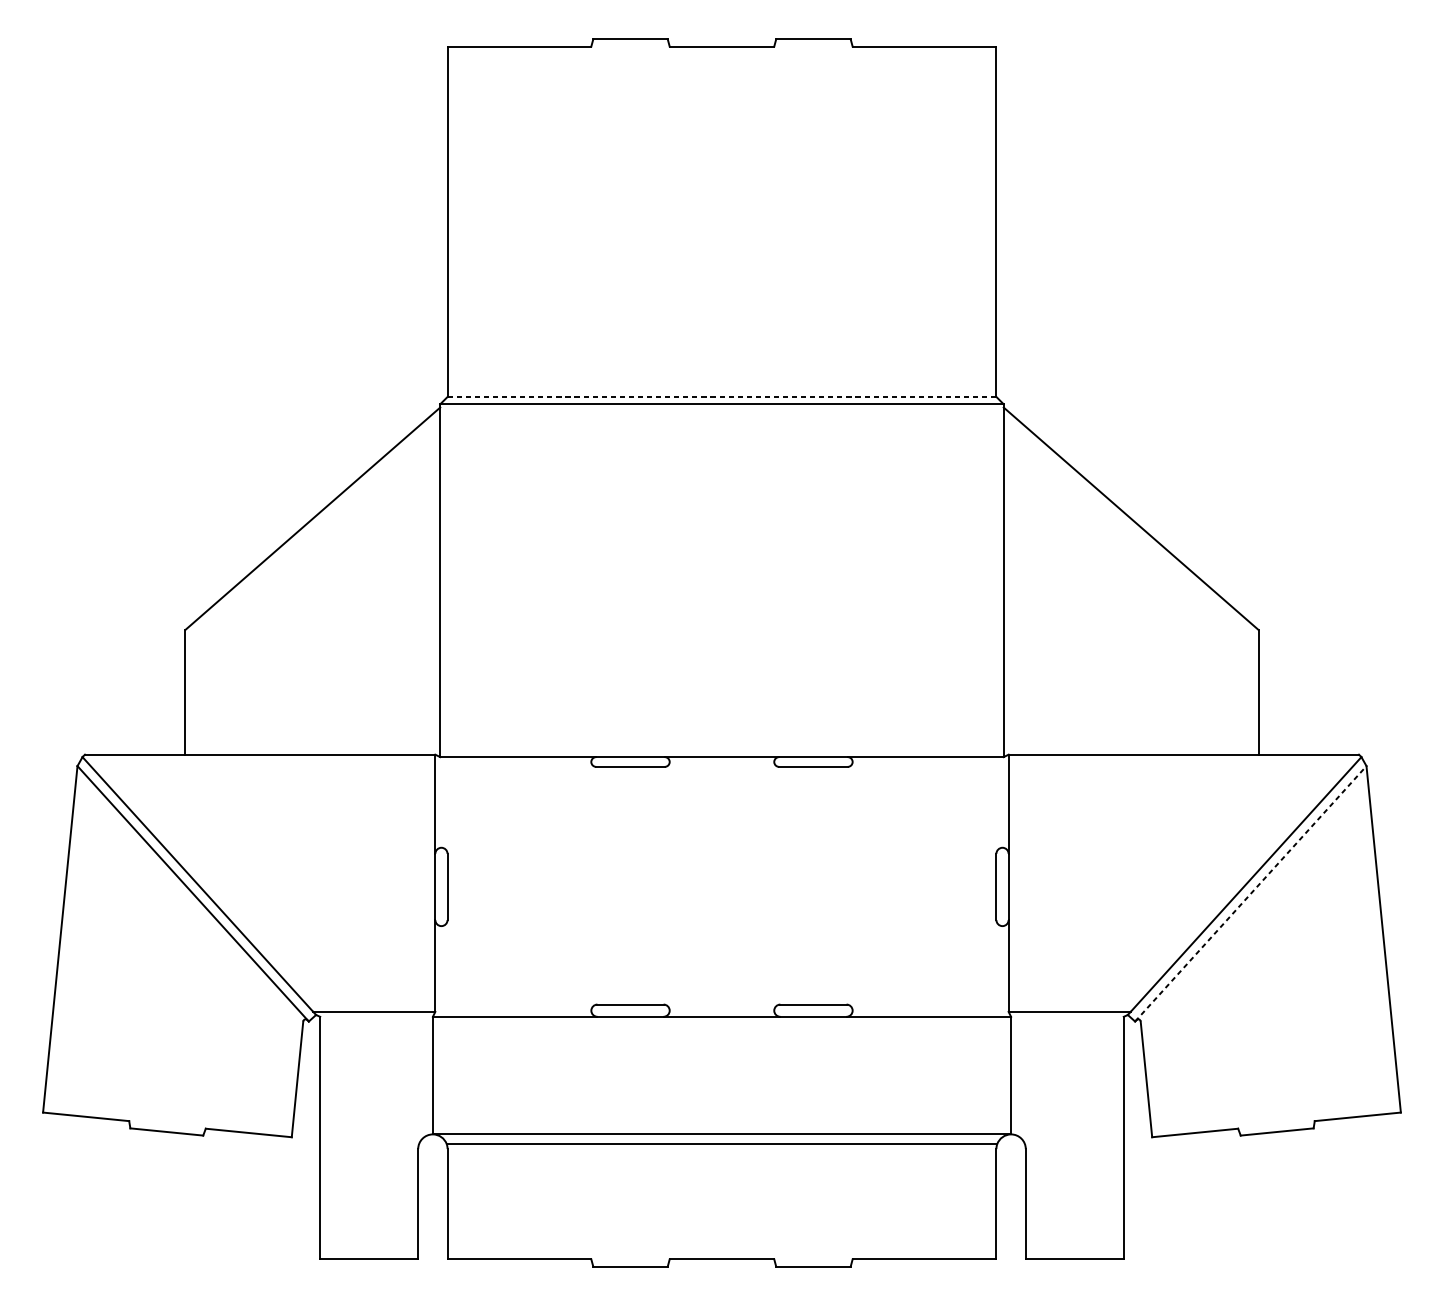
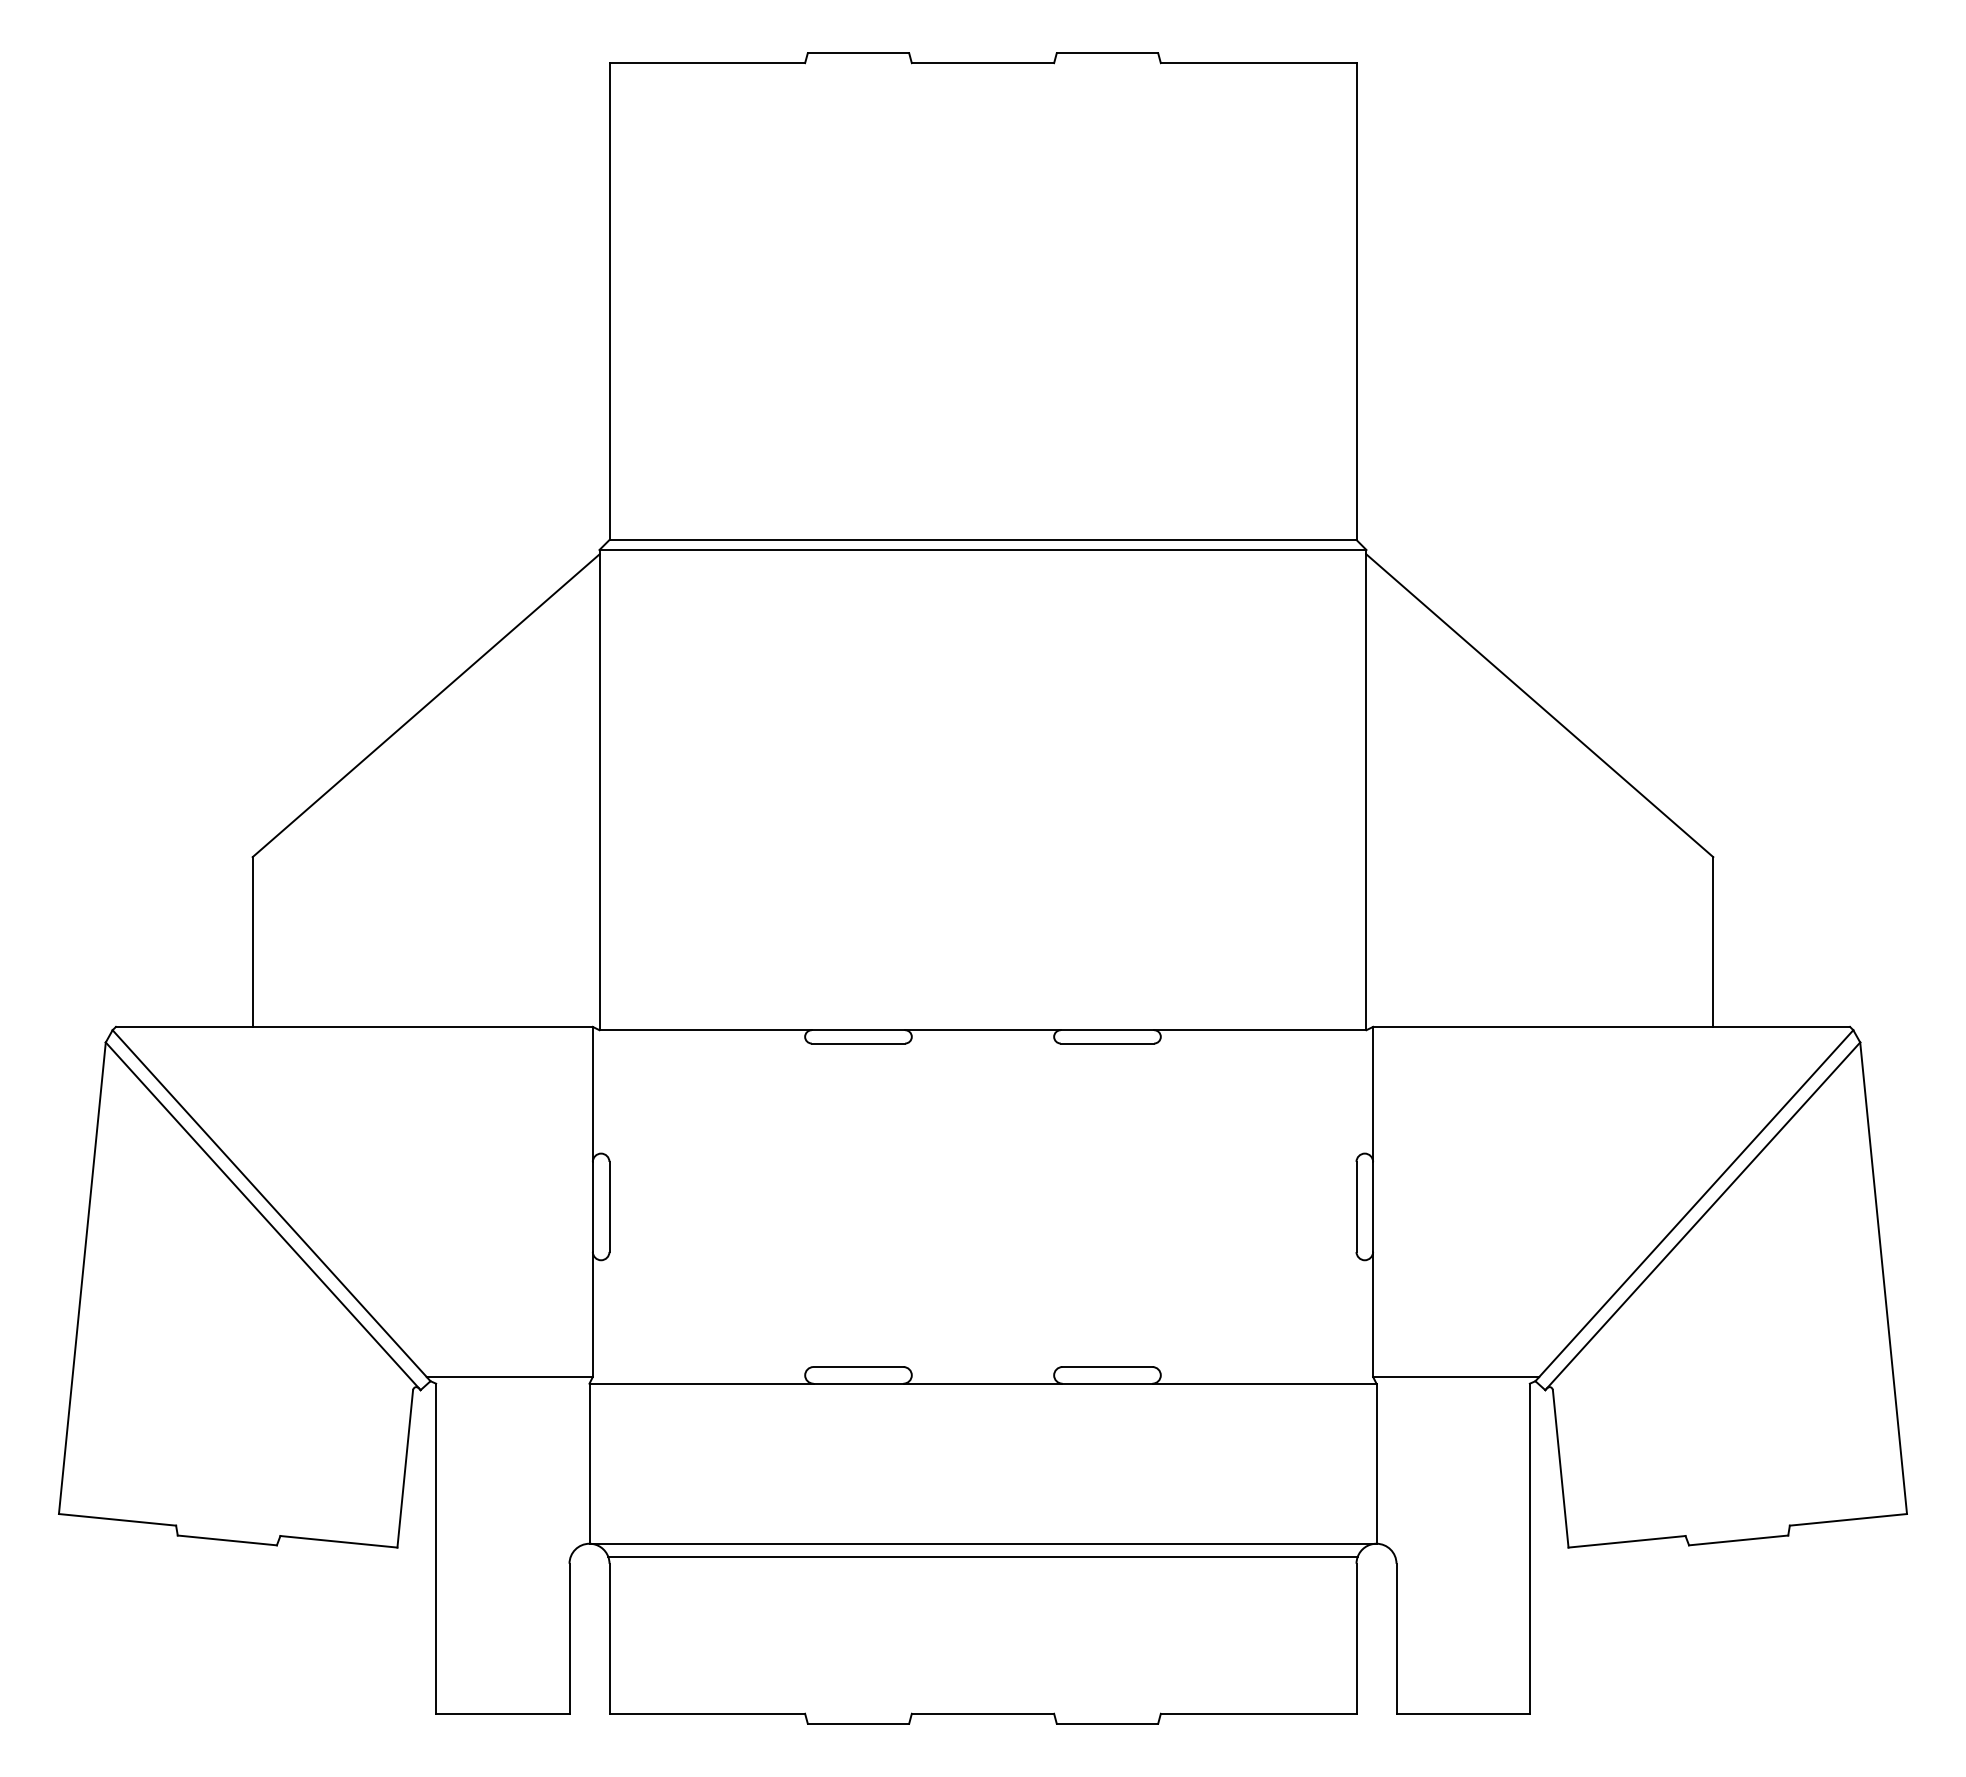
line: (722, 396) -> (983, 539), dashed -> solid
line: (1250, 893) -> (1702, 1216), dashed -> solid

